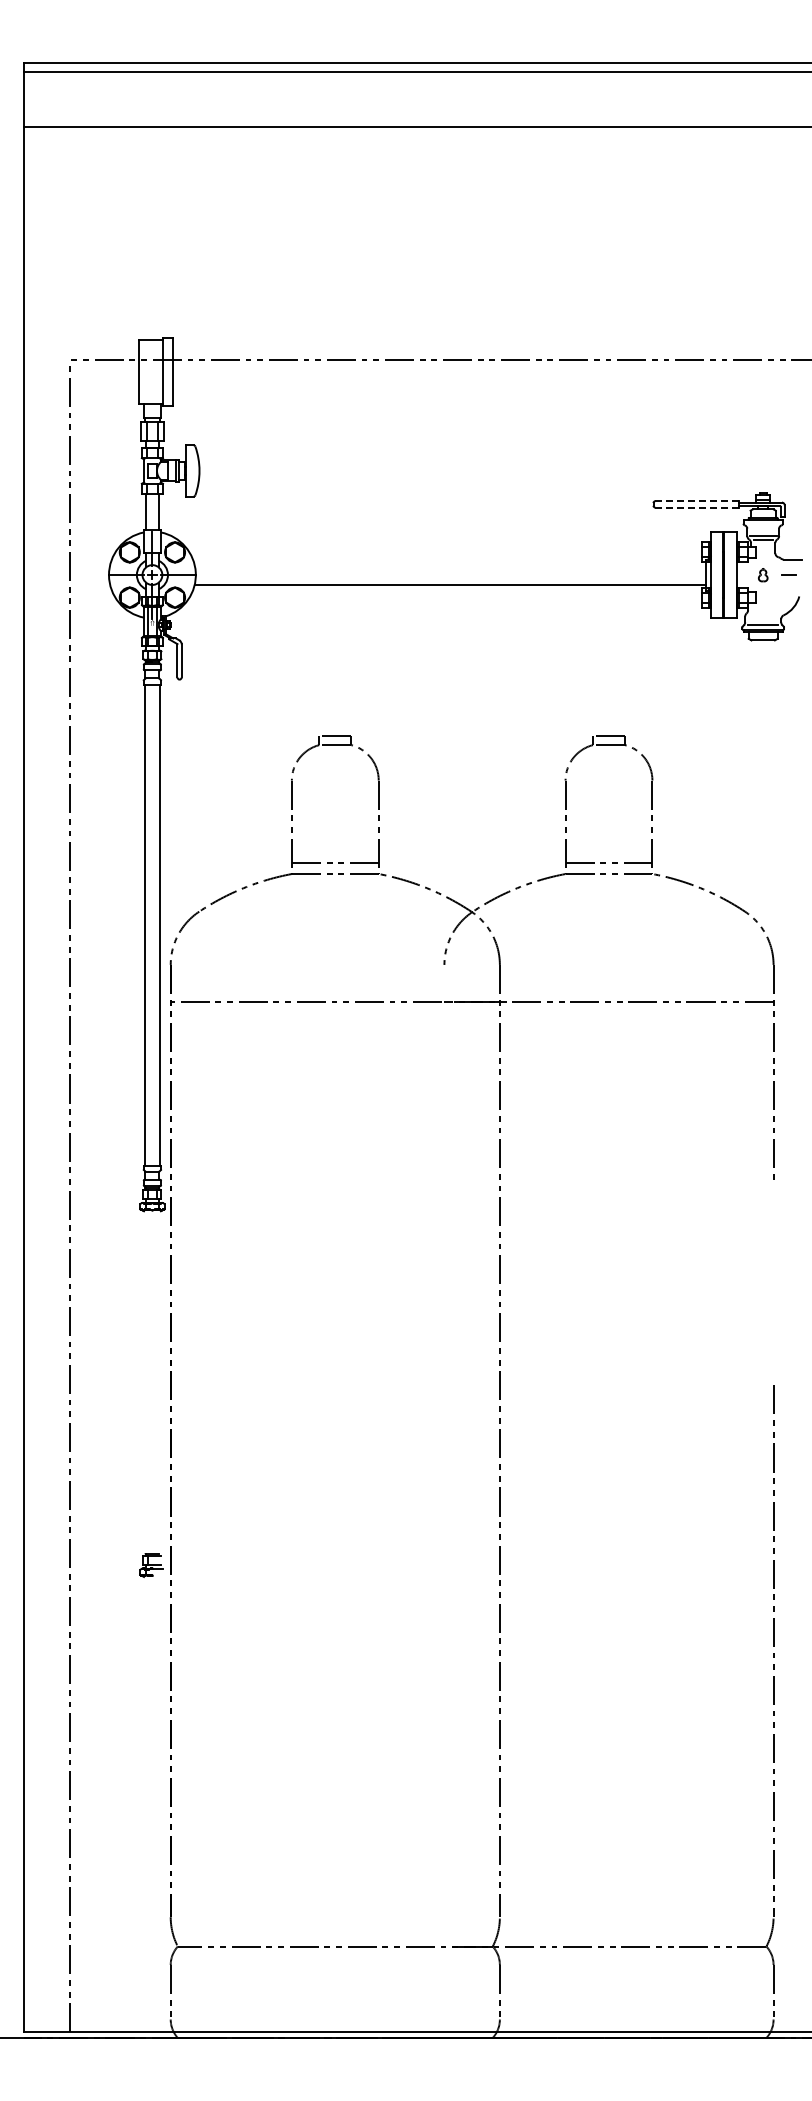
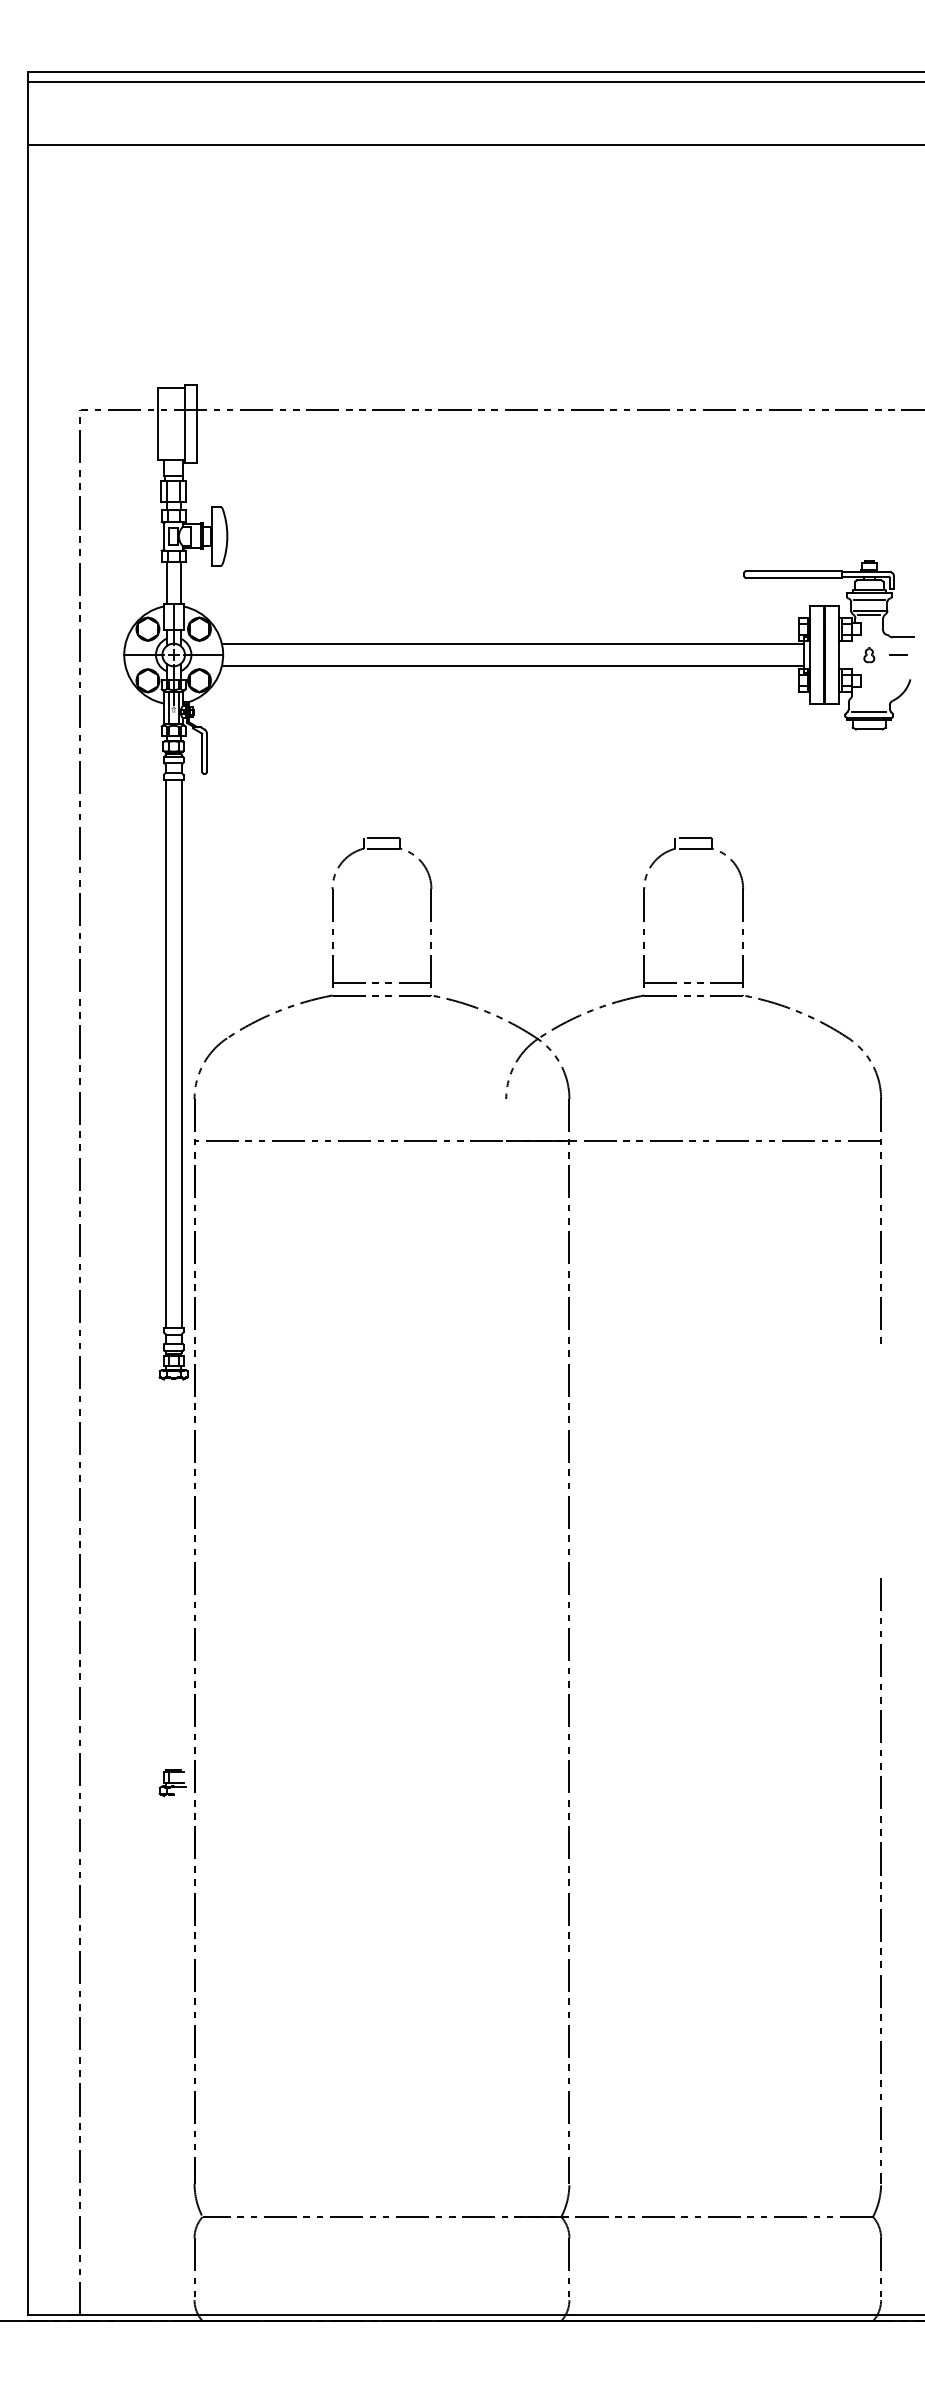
line: (697, 501) -> (794, 571), dashed -> solid
line: (697, 507) -> (794, 578), dashed -> solid
line: (762, 526) -> (868, 599), added
line: (449, 565) -> (512, 644), added

